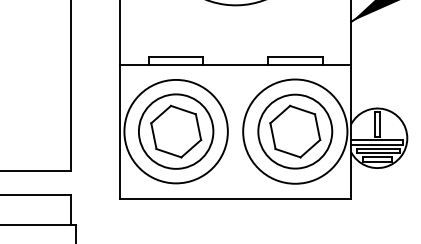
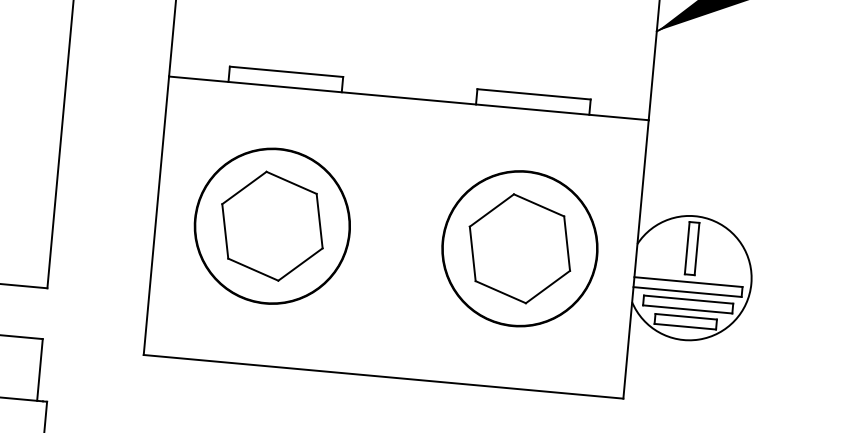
circle: (176, 131) -> (273, 225), size x0.71
circle: (295, 131) -> (520, 248), size x0.71

